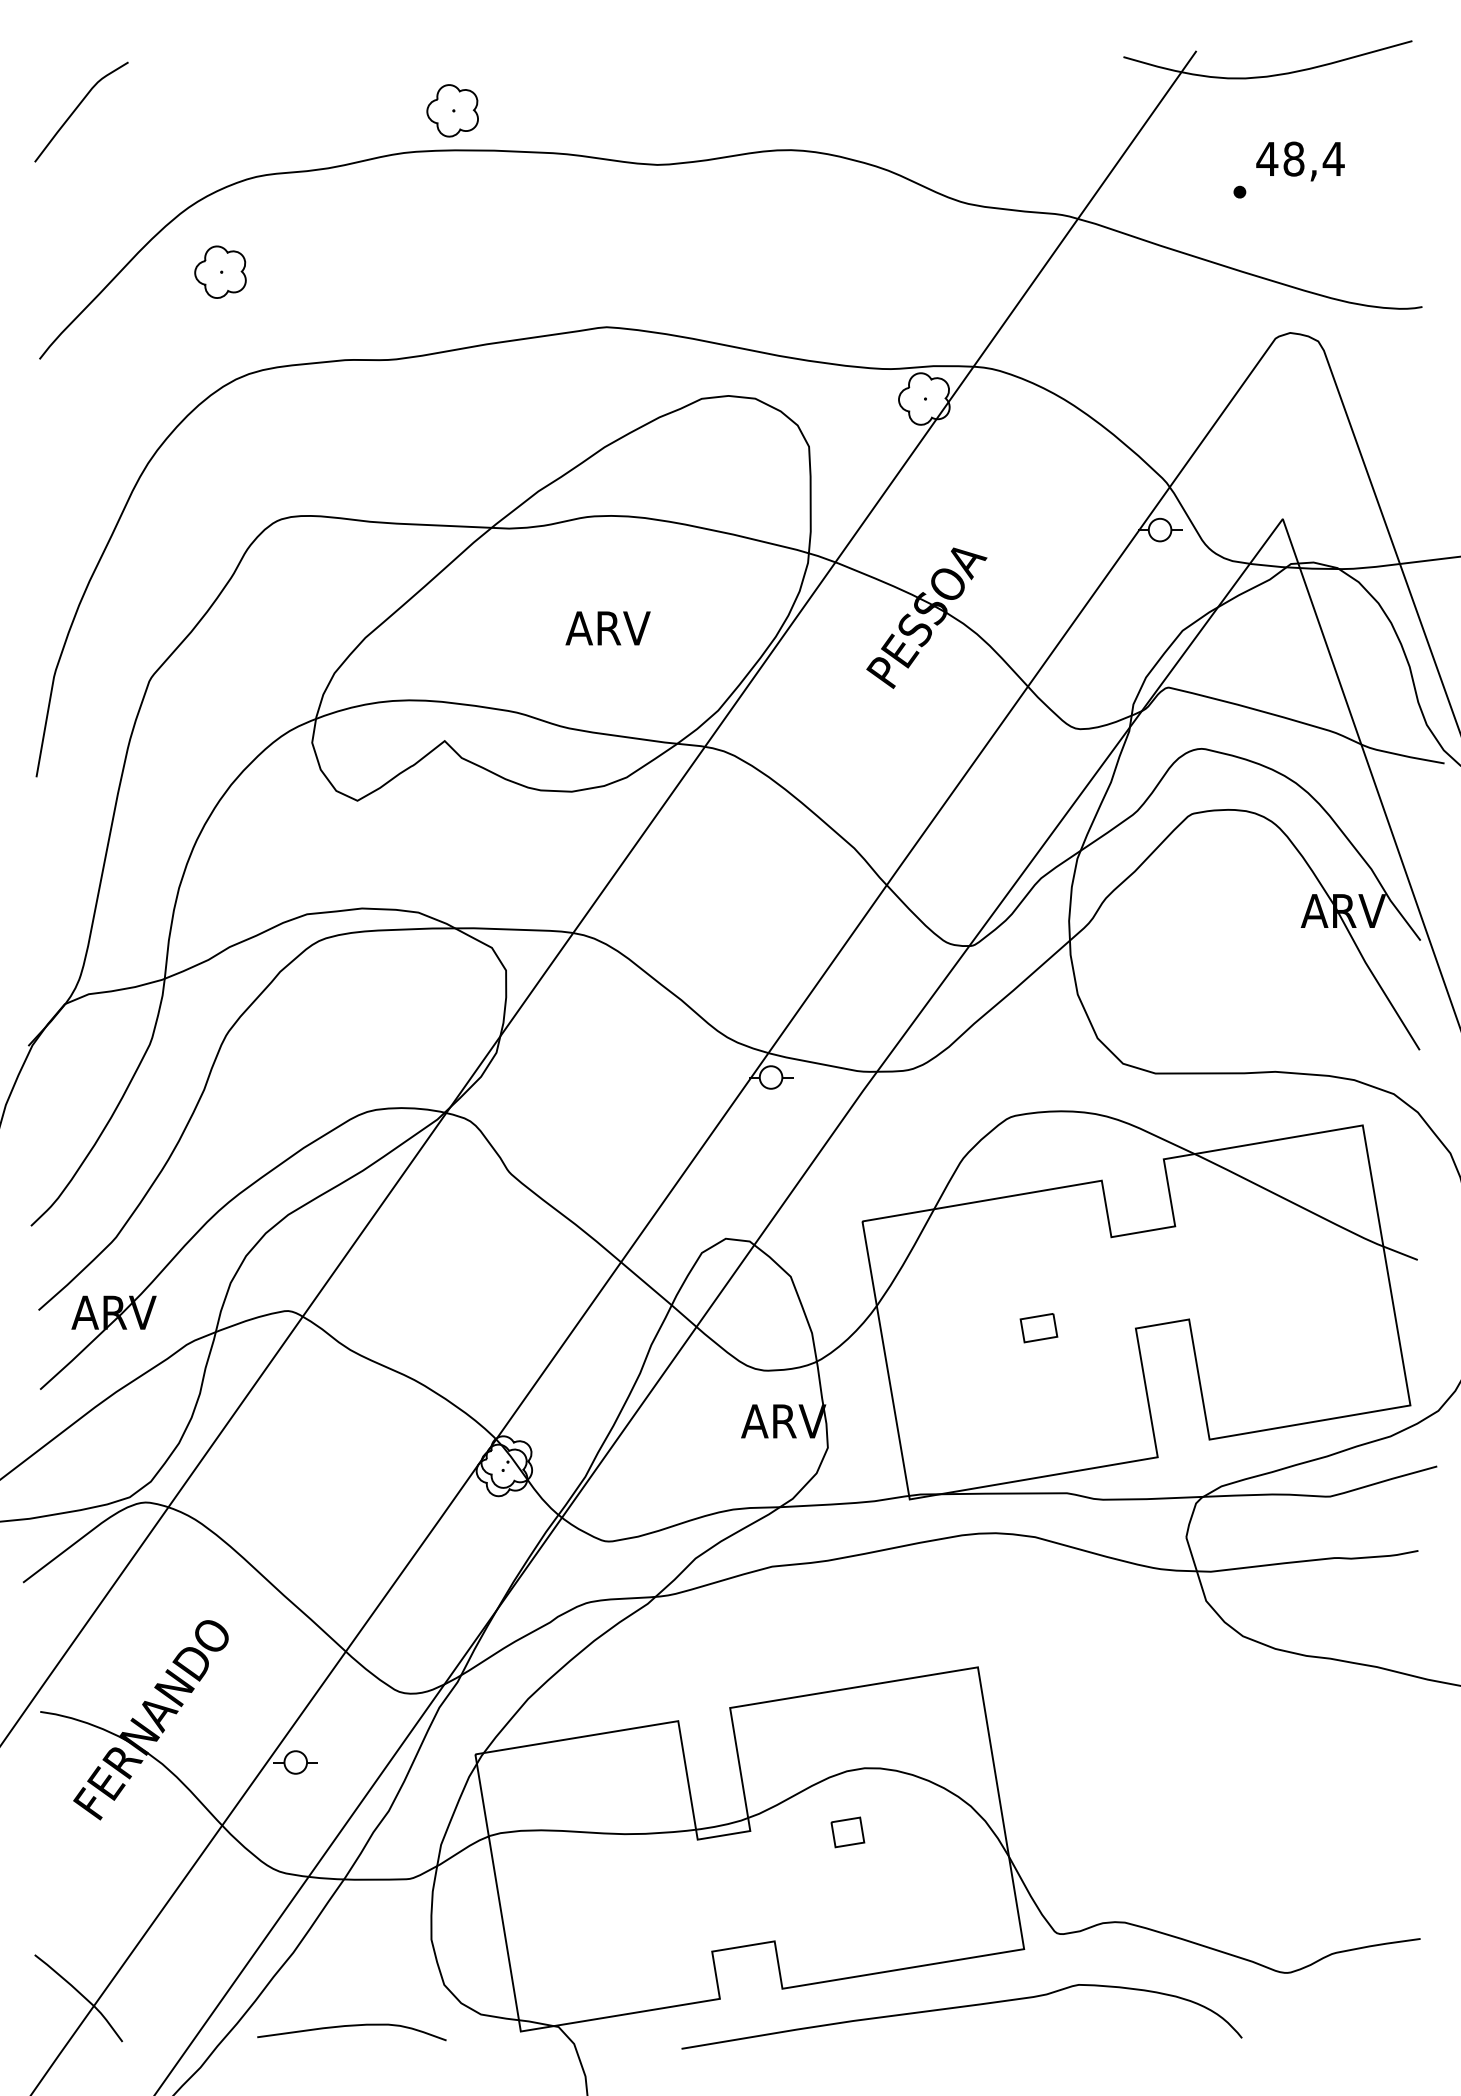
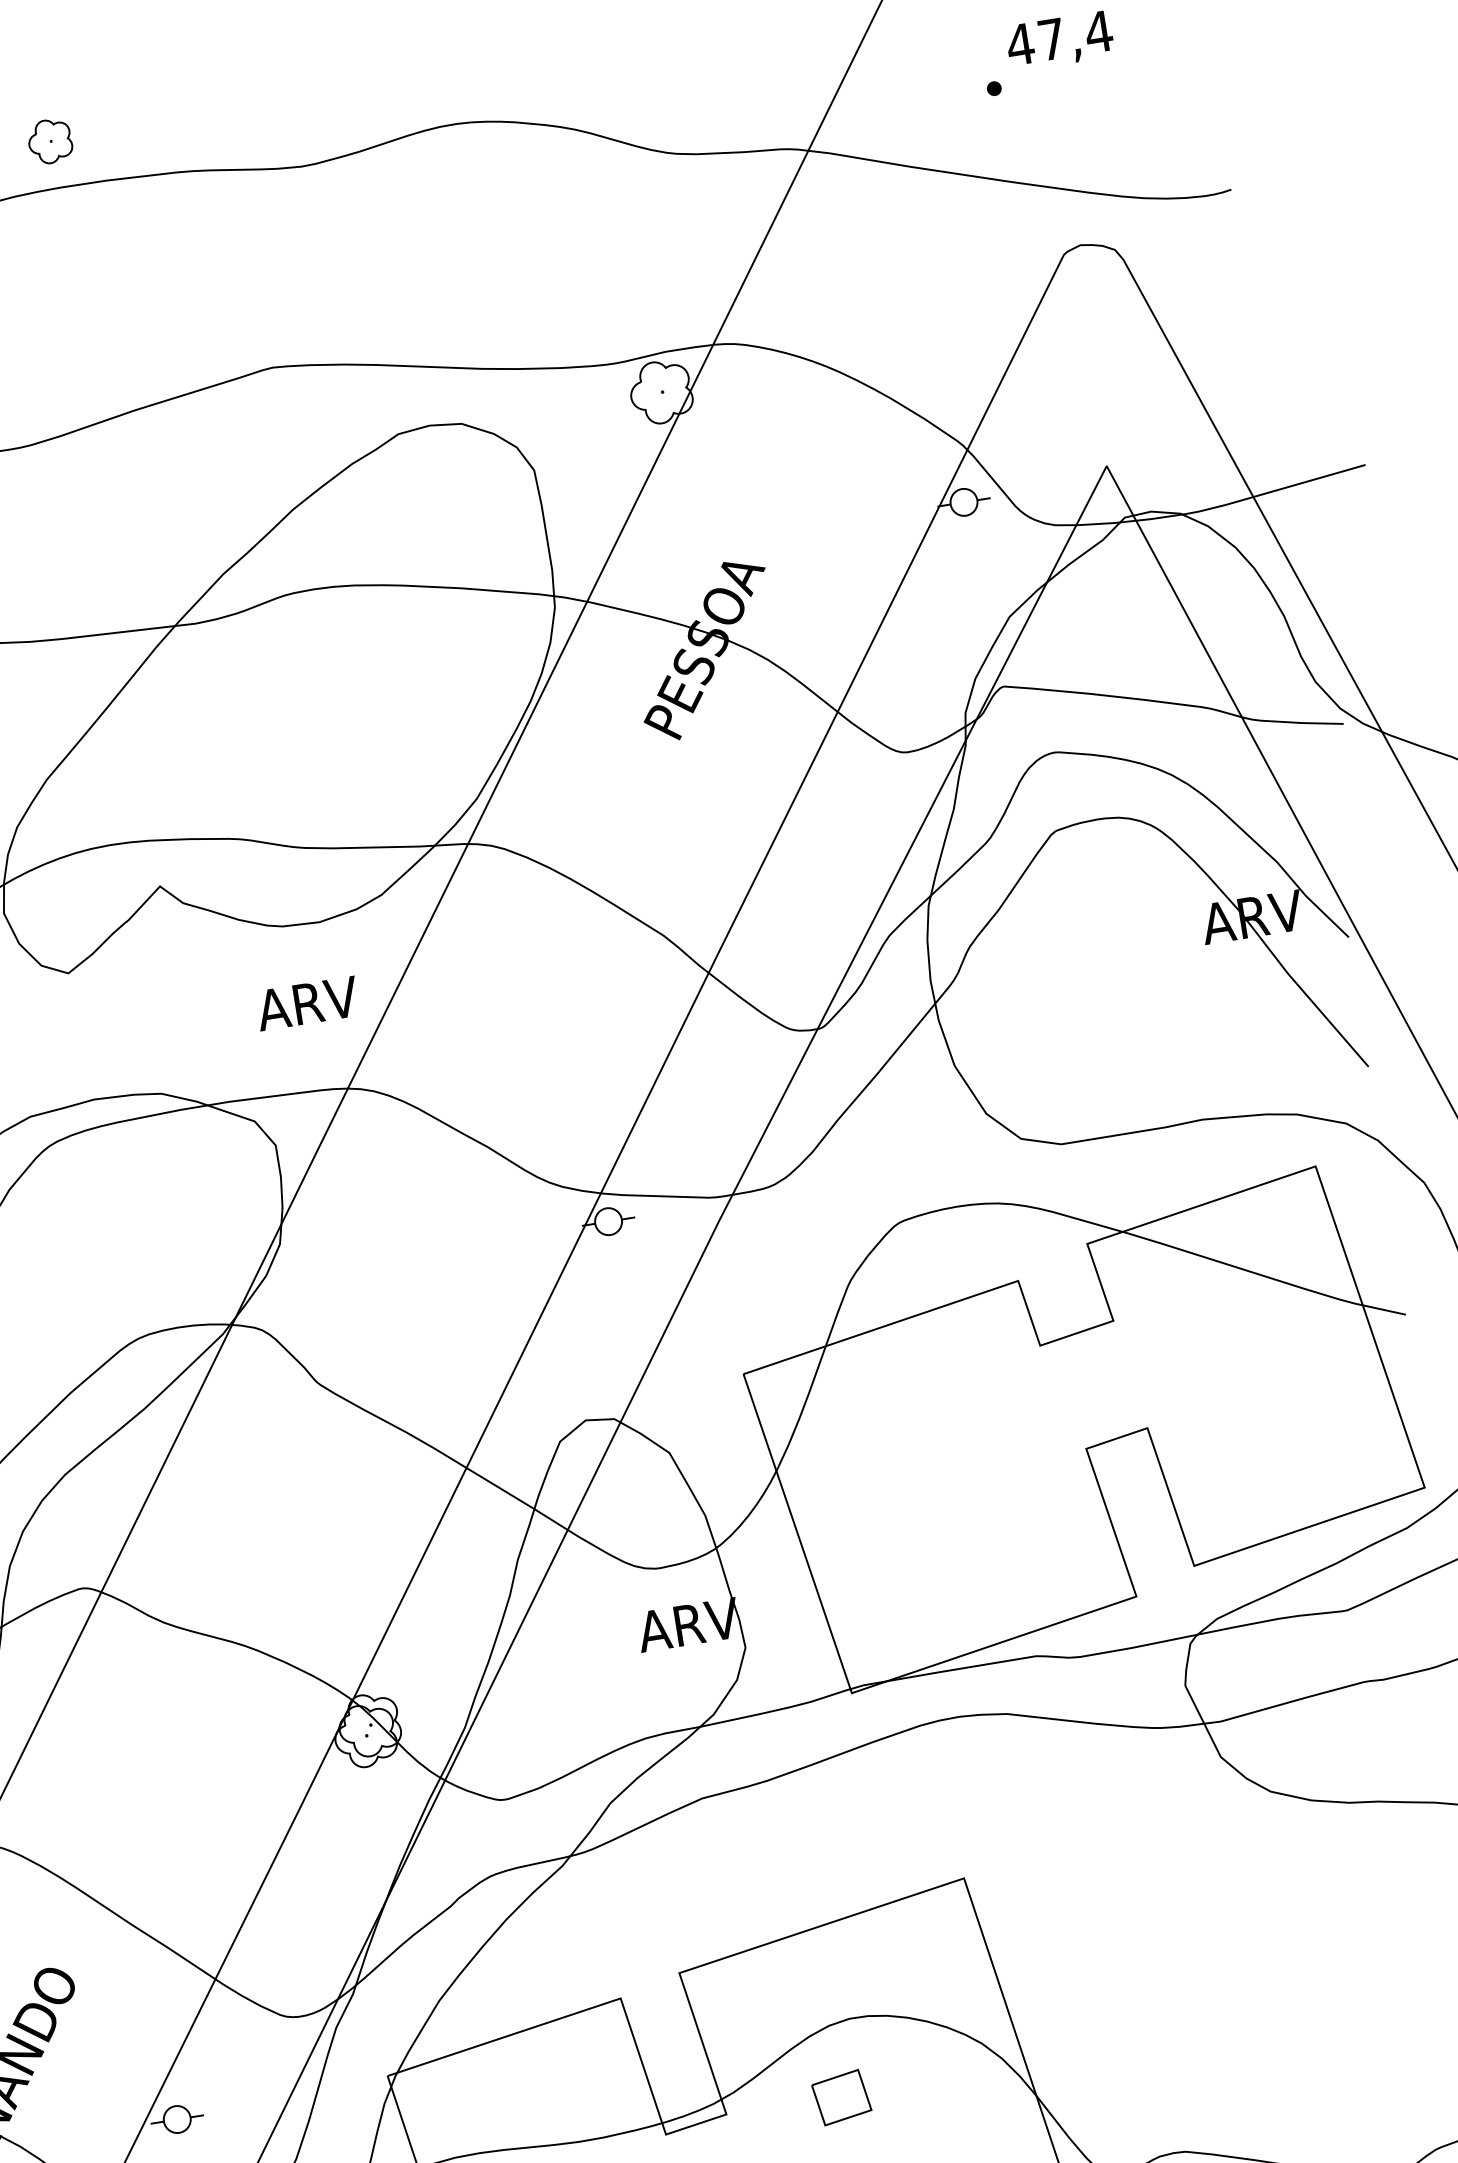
part: (452, 110) -> (50, 141), size x0.7
text: (1293, 158) -> (1051, 38), 48,4 -> 47,4
text: (607, 628) -> (306, 1003), moved
part: (1038, 1328) -> (971, 1467), removed
part: (847, 1832) -> (841, 2097), size x1.4

